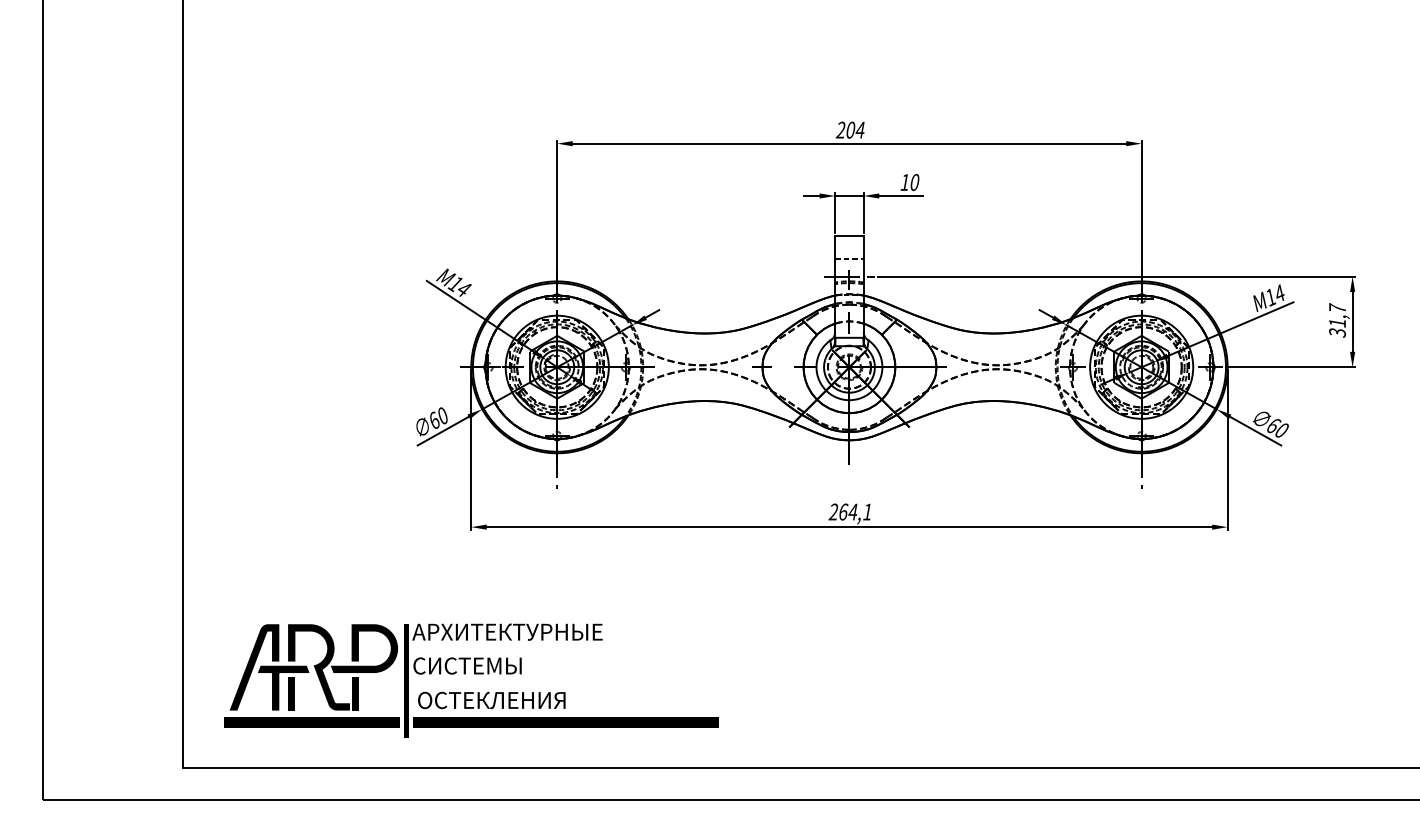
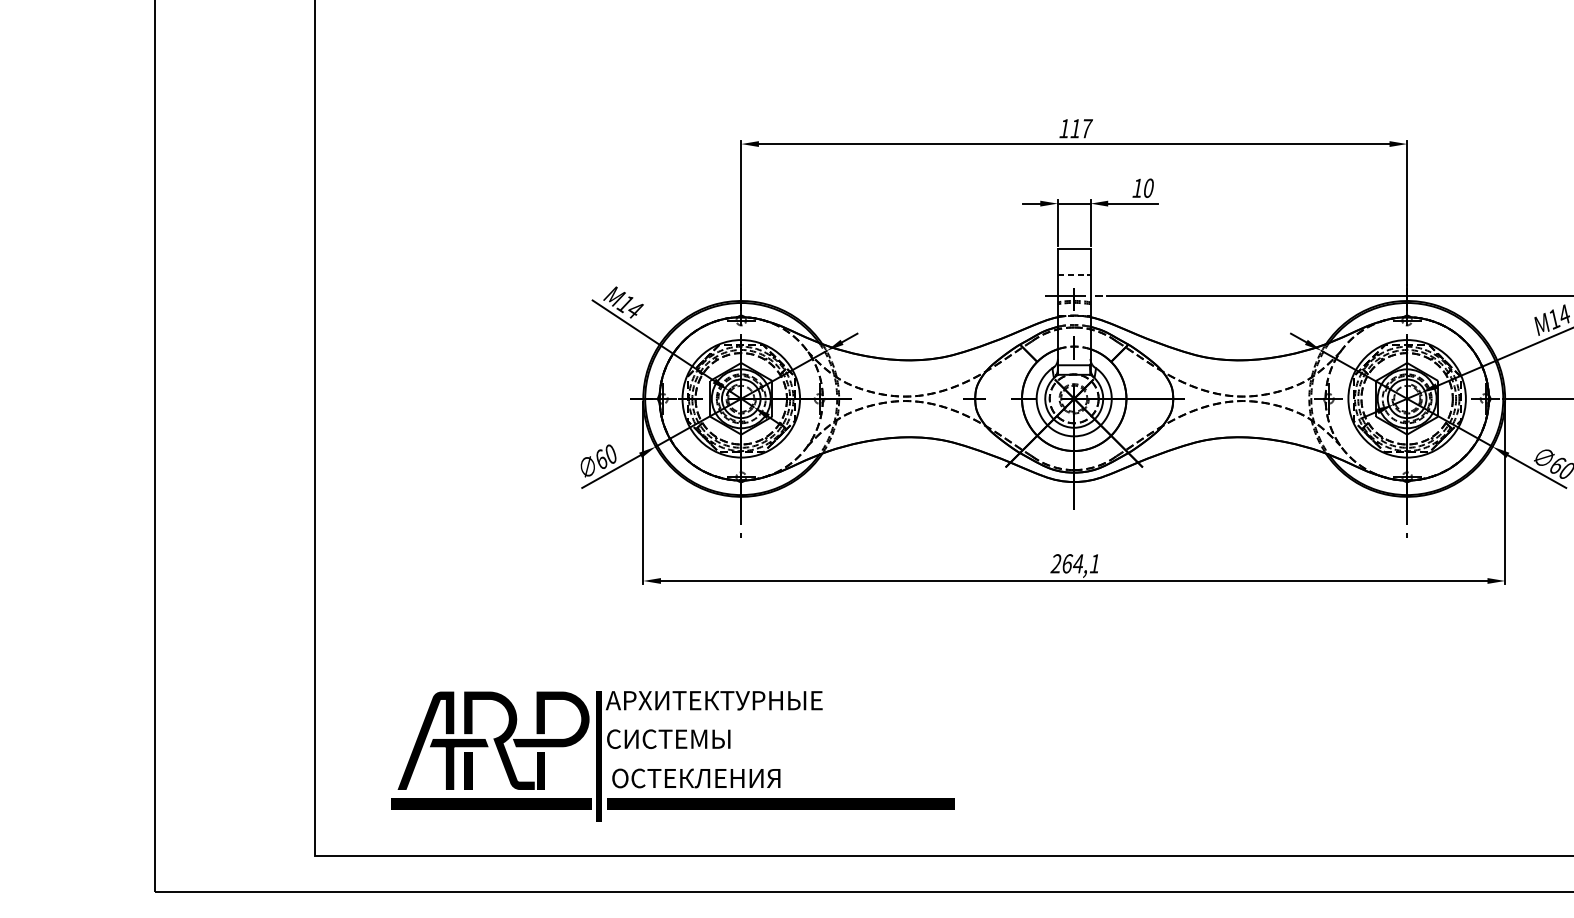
text: (850, 129) -> (1075, 127), 204 -> 117
text: (471, 680) -> (673, 755), moved

